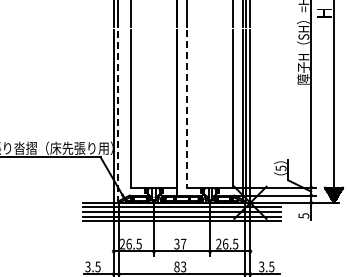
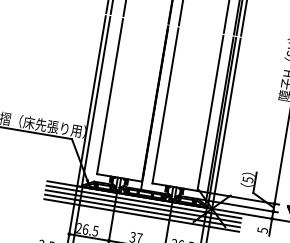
line: (187, 109) -> (165, 106), dashed -> solid
line: (118, 116) -> (96, 101), dashed -> solid

